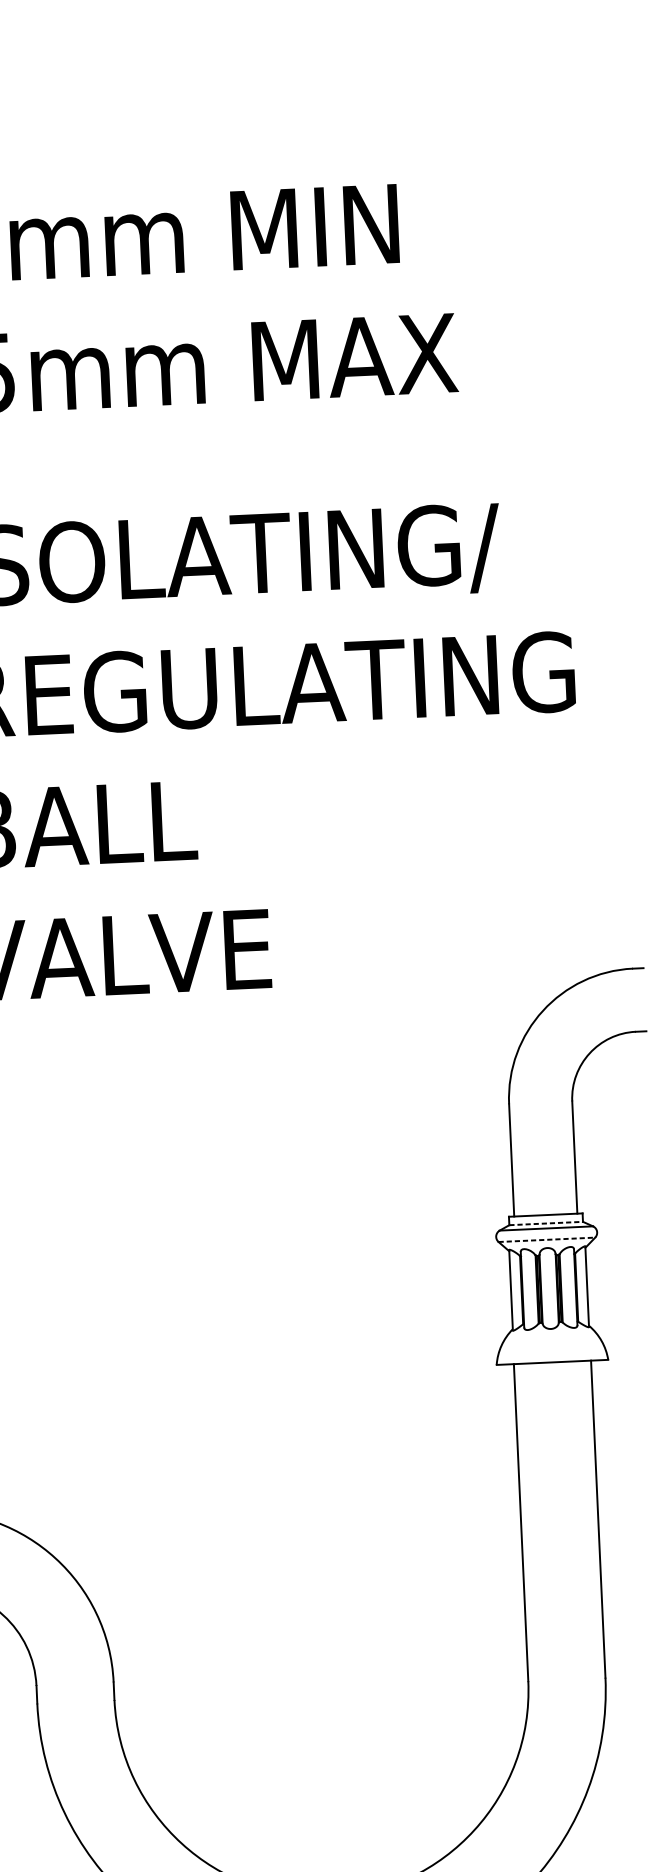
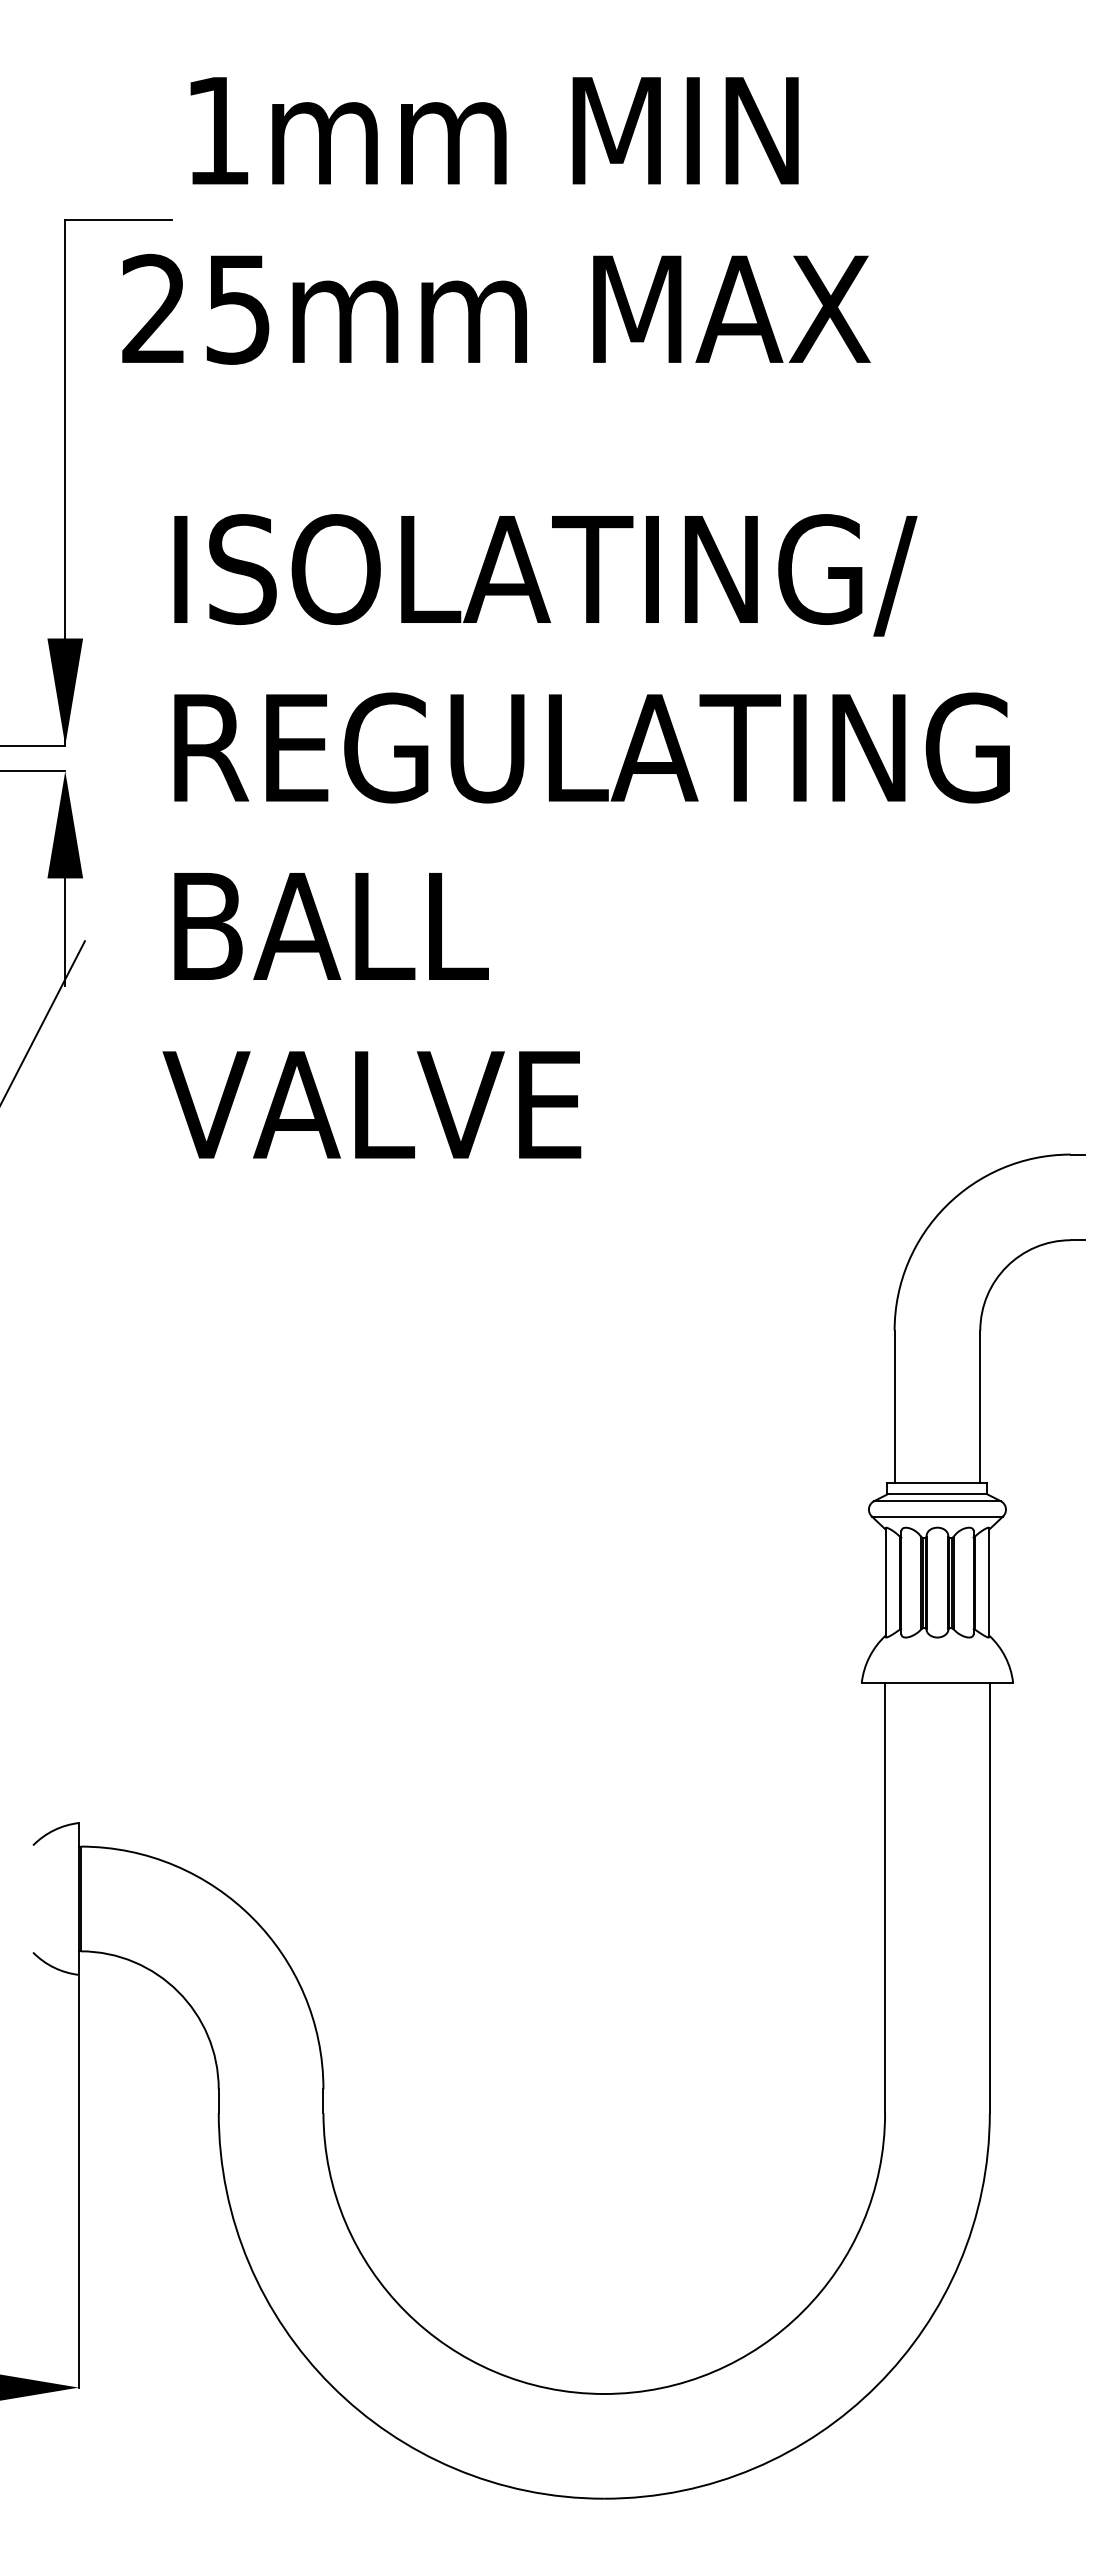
line: (546, 1223) -> (937, 1494), dashed -> solid
line: (546, 1239) -> (937, 1516), dashed -> solid

